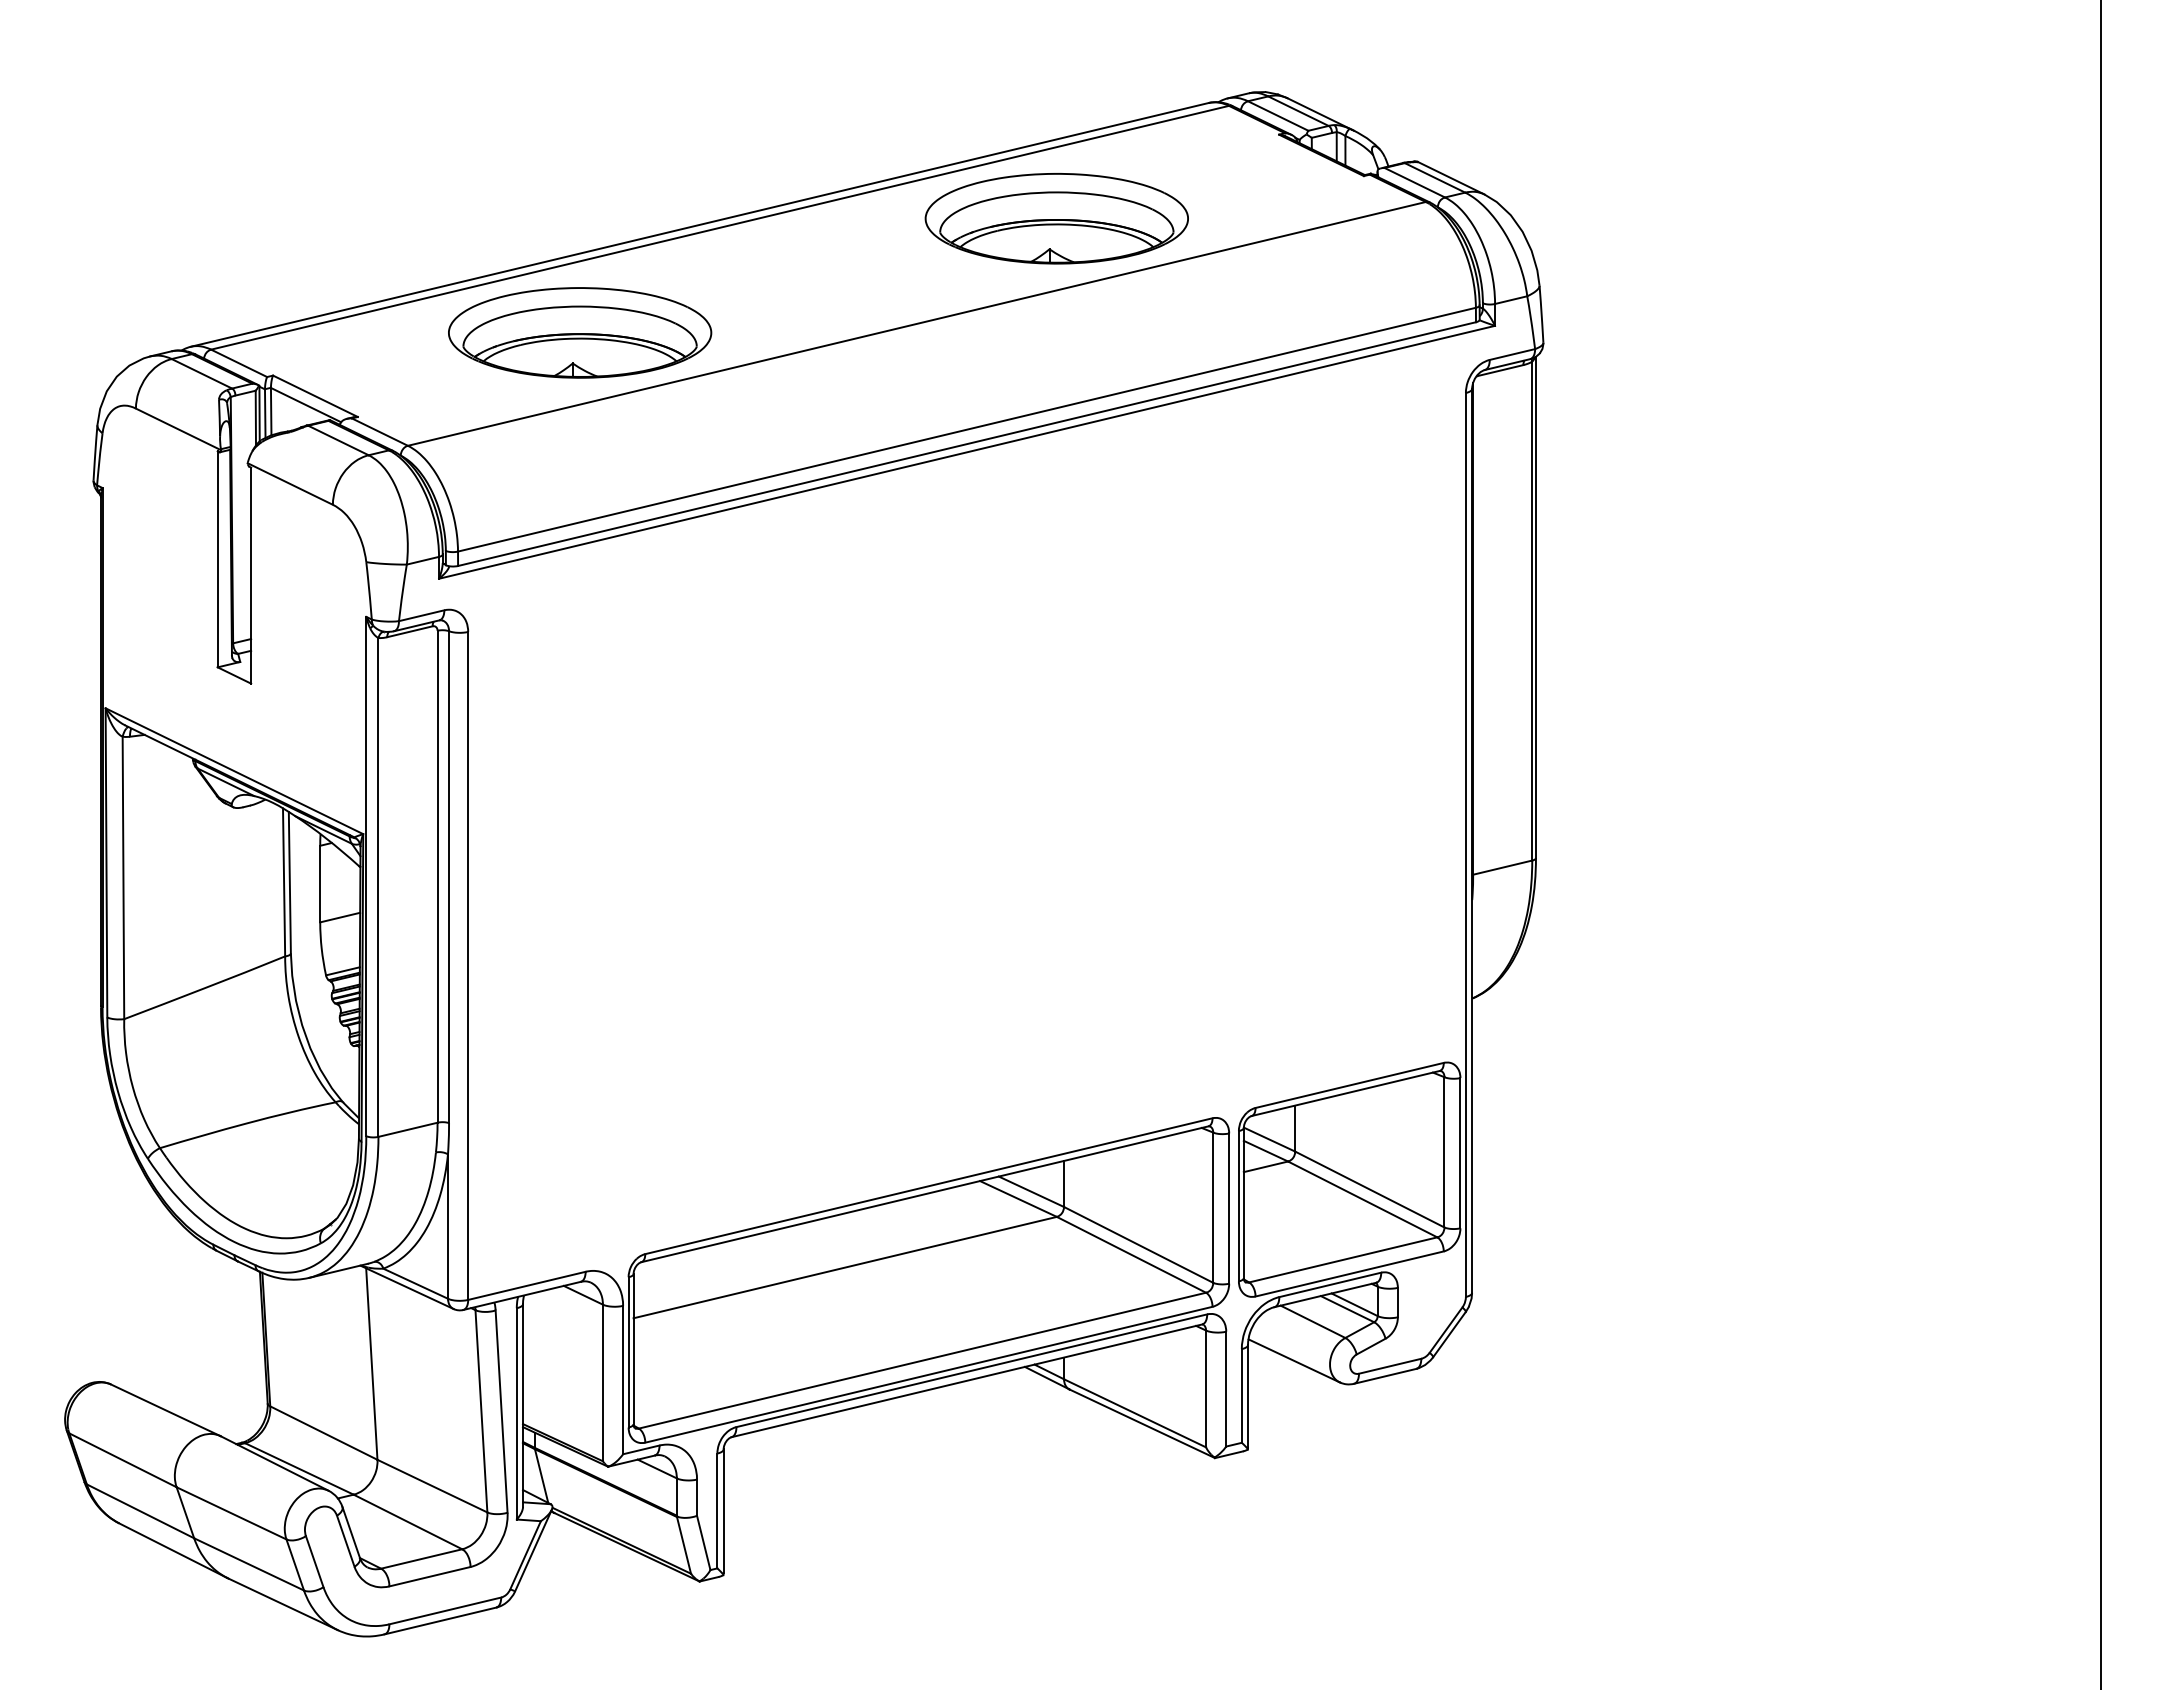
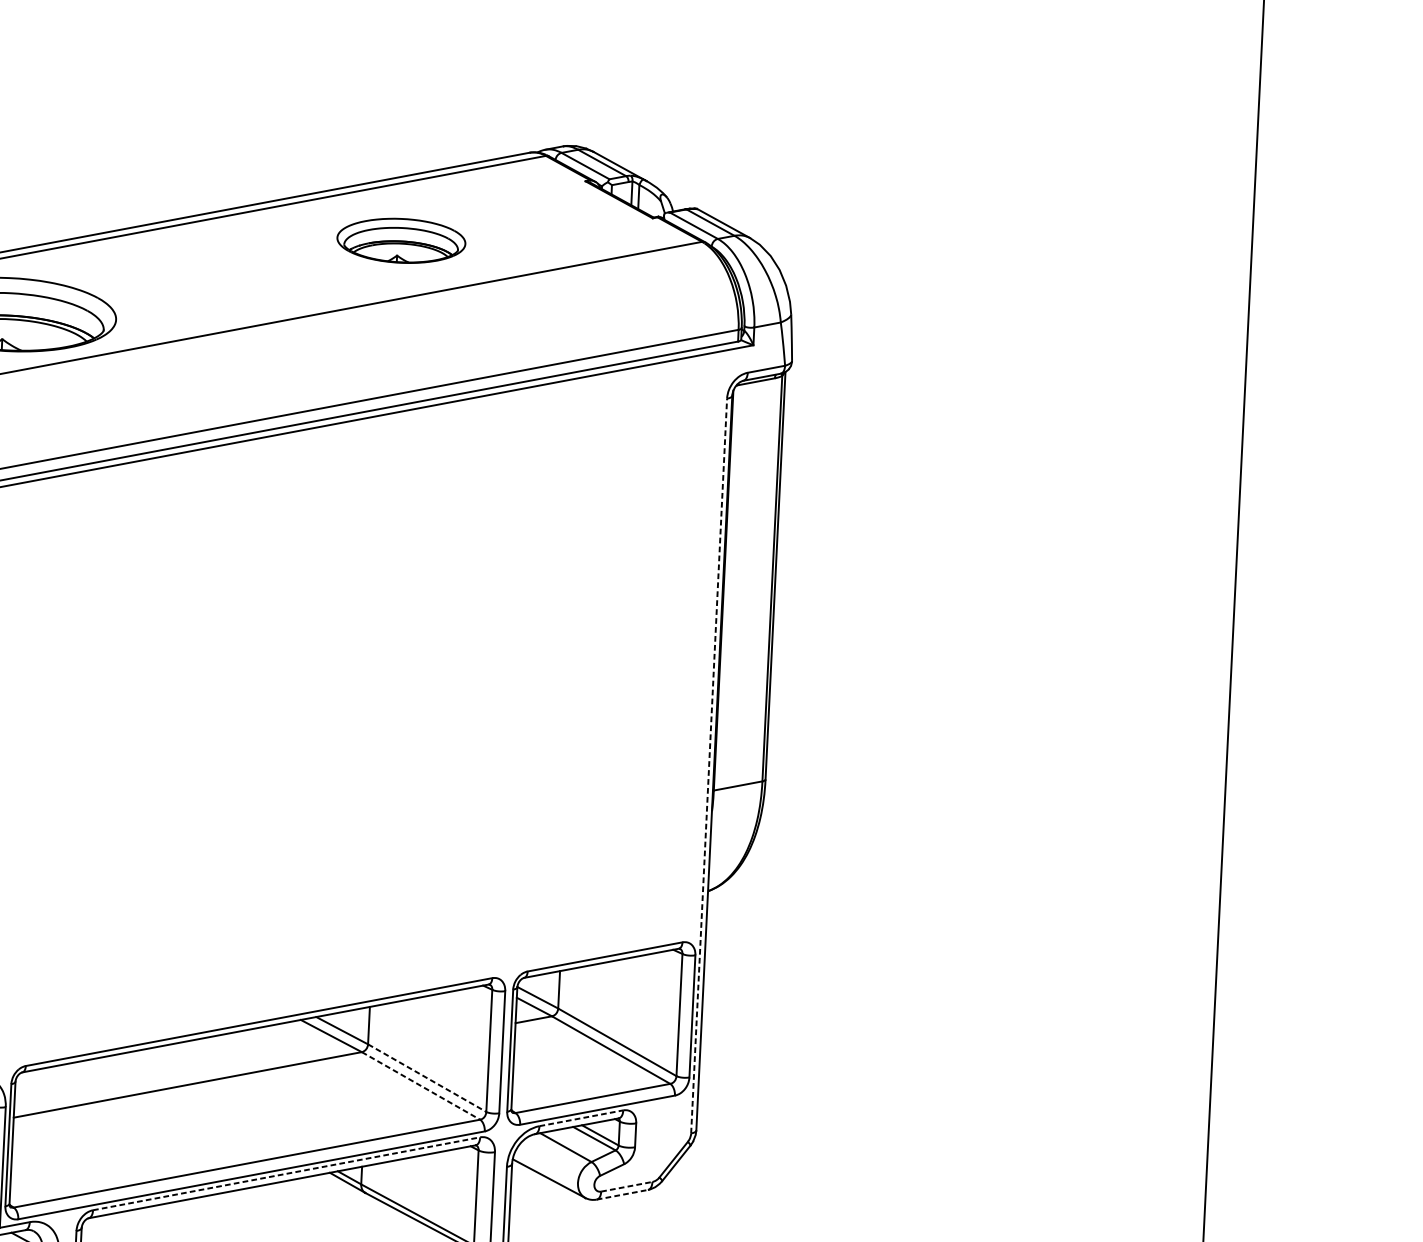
part: (1056, 218) -> (401, 240), size x0.6
line: (1465, 844) -> (708, 765), solid -> dashed
line: (1138, 1244) -> (427, 1077), solid -> dashed
line: (1131, 1254) -> (421, 1085), solid -> dashed
line: (1330, 1284) -> (581, 1117), solid -> dashed
line: (1390, 1366) -> (627, 1186), solid -> dashed
line: (972, 1370) -> (287, 1173), solid -> dashed
line: (1385, 1376) -> (622, 1194), solid -> dashed

